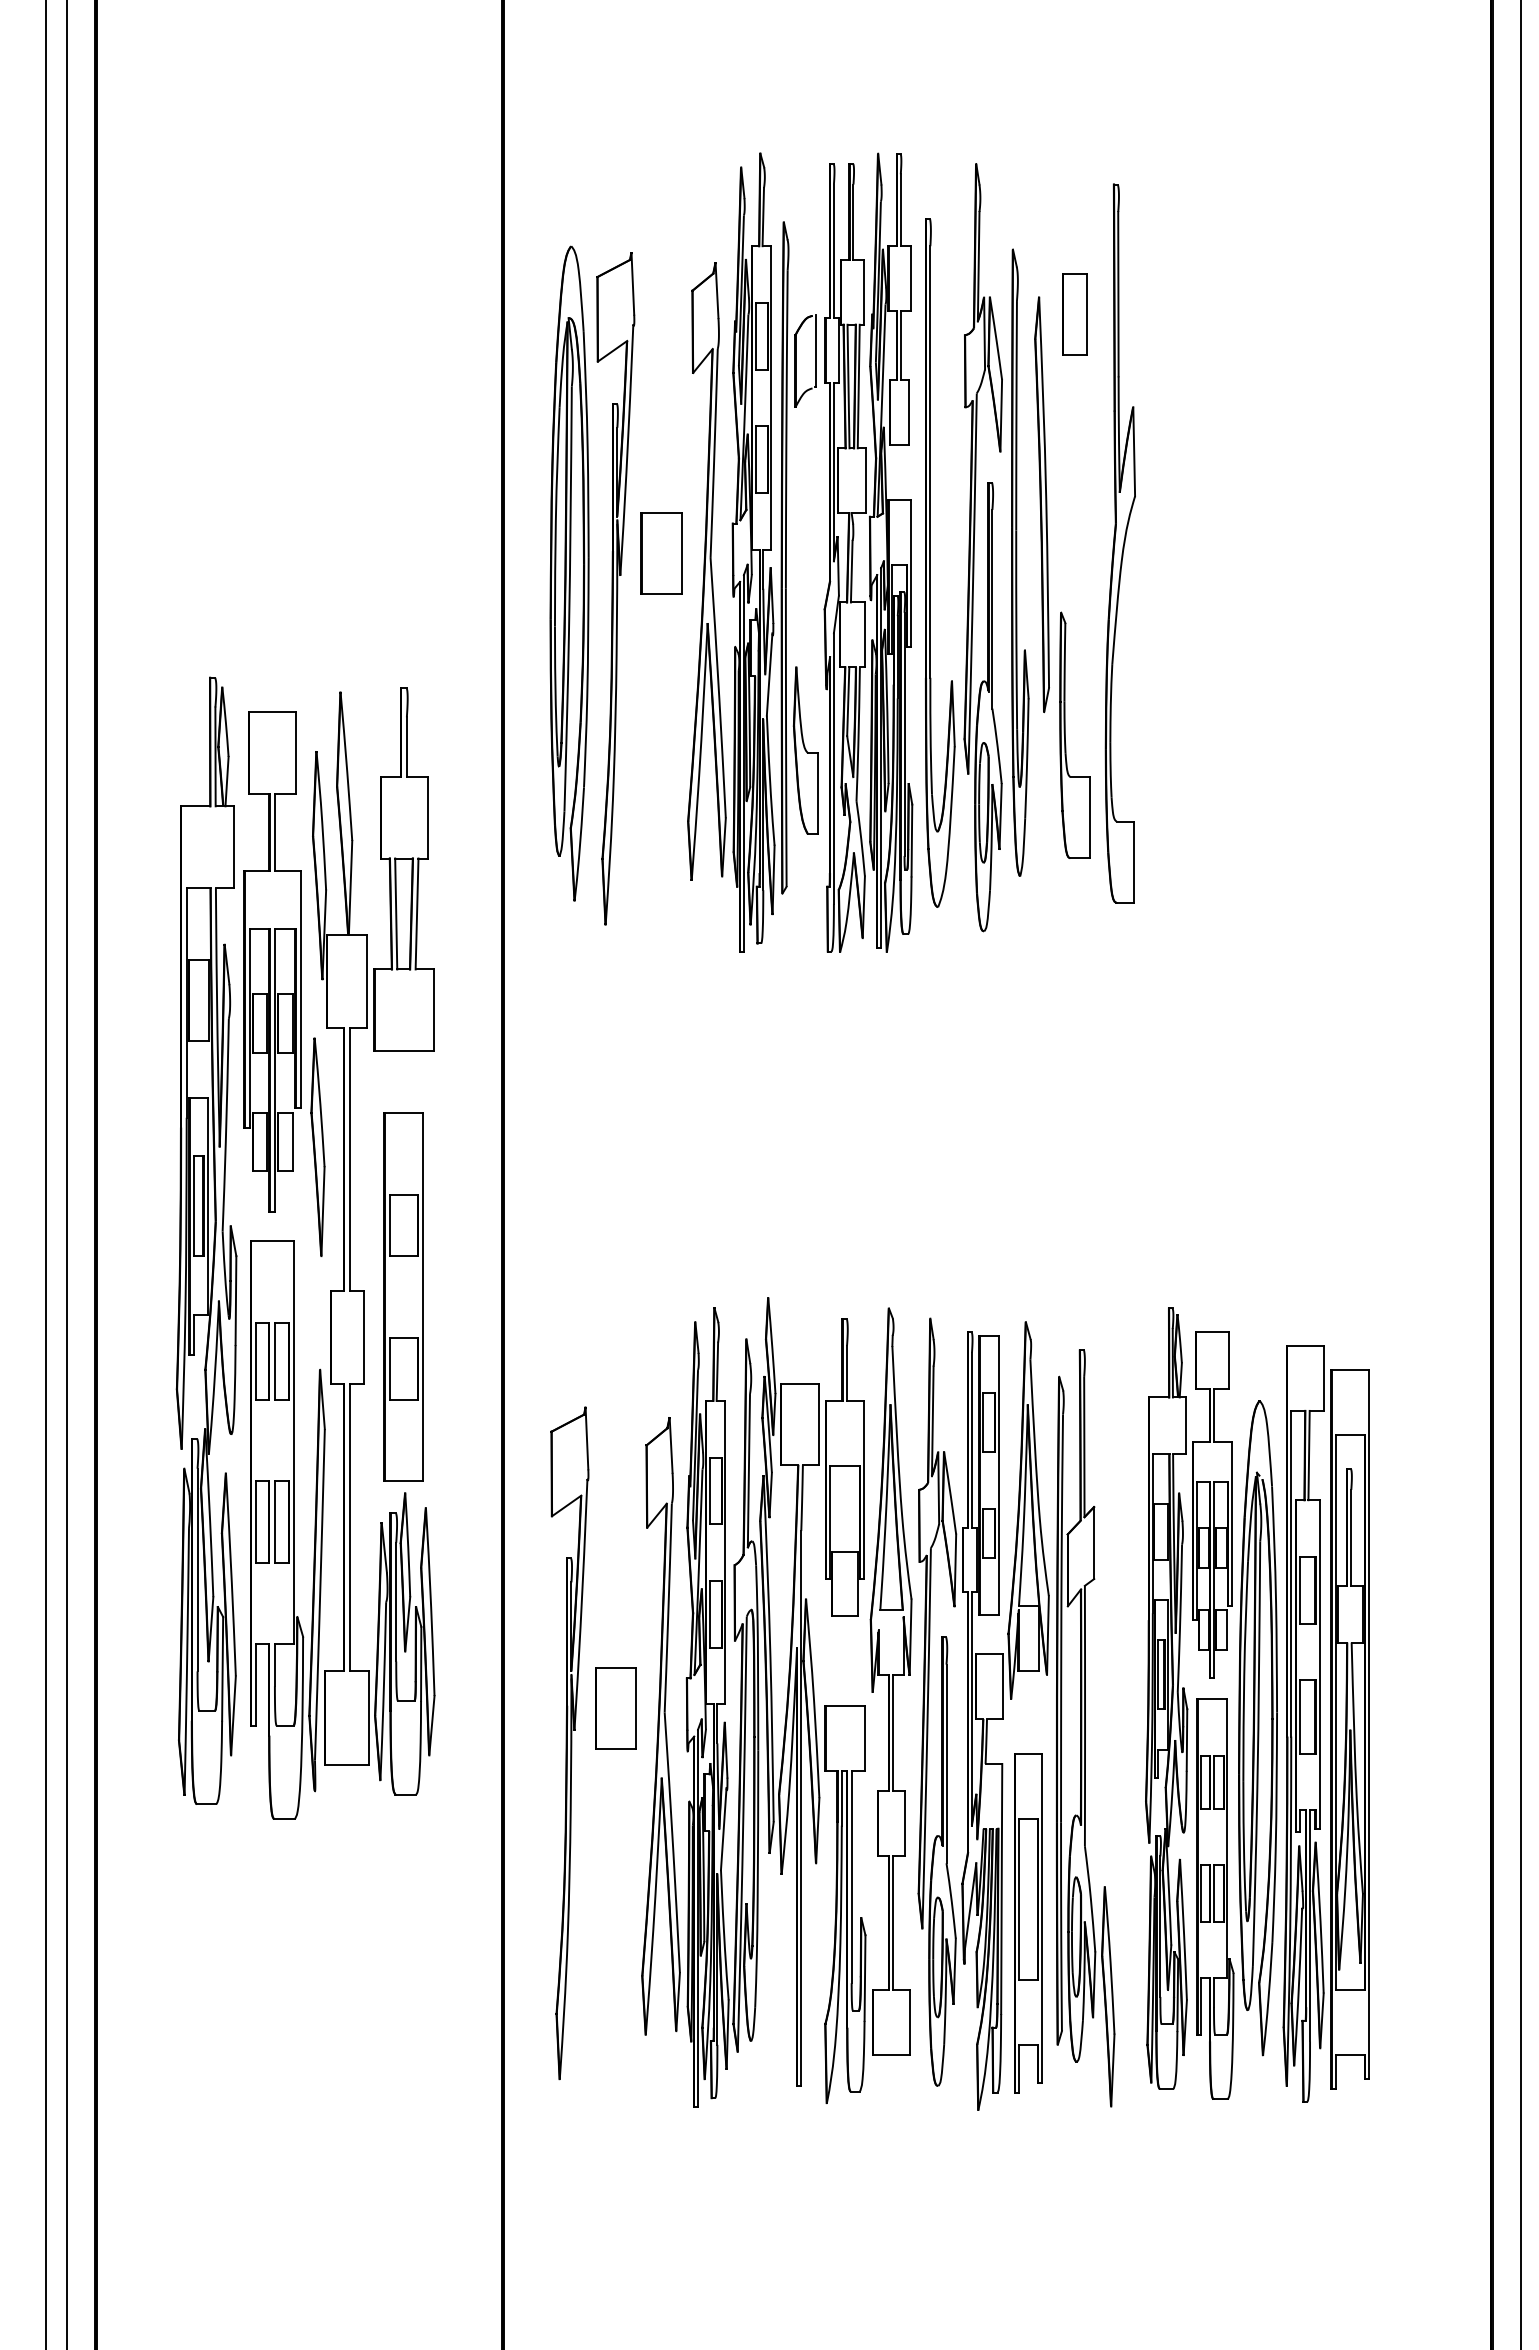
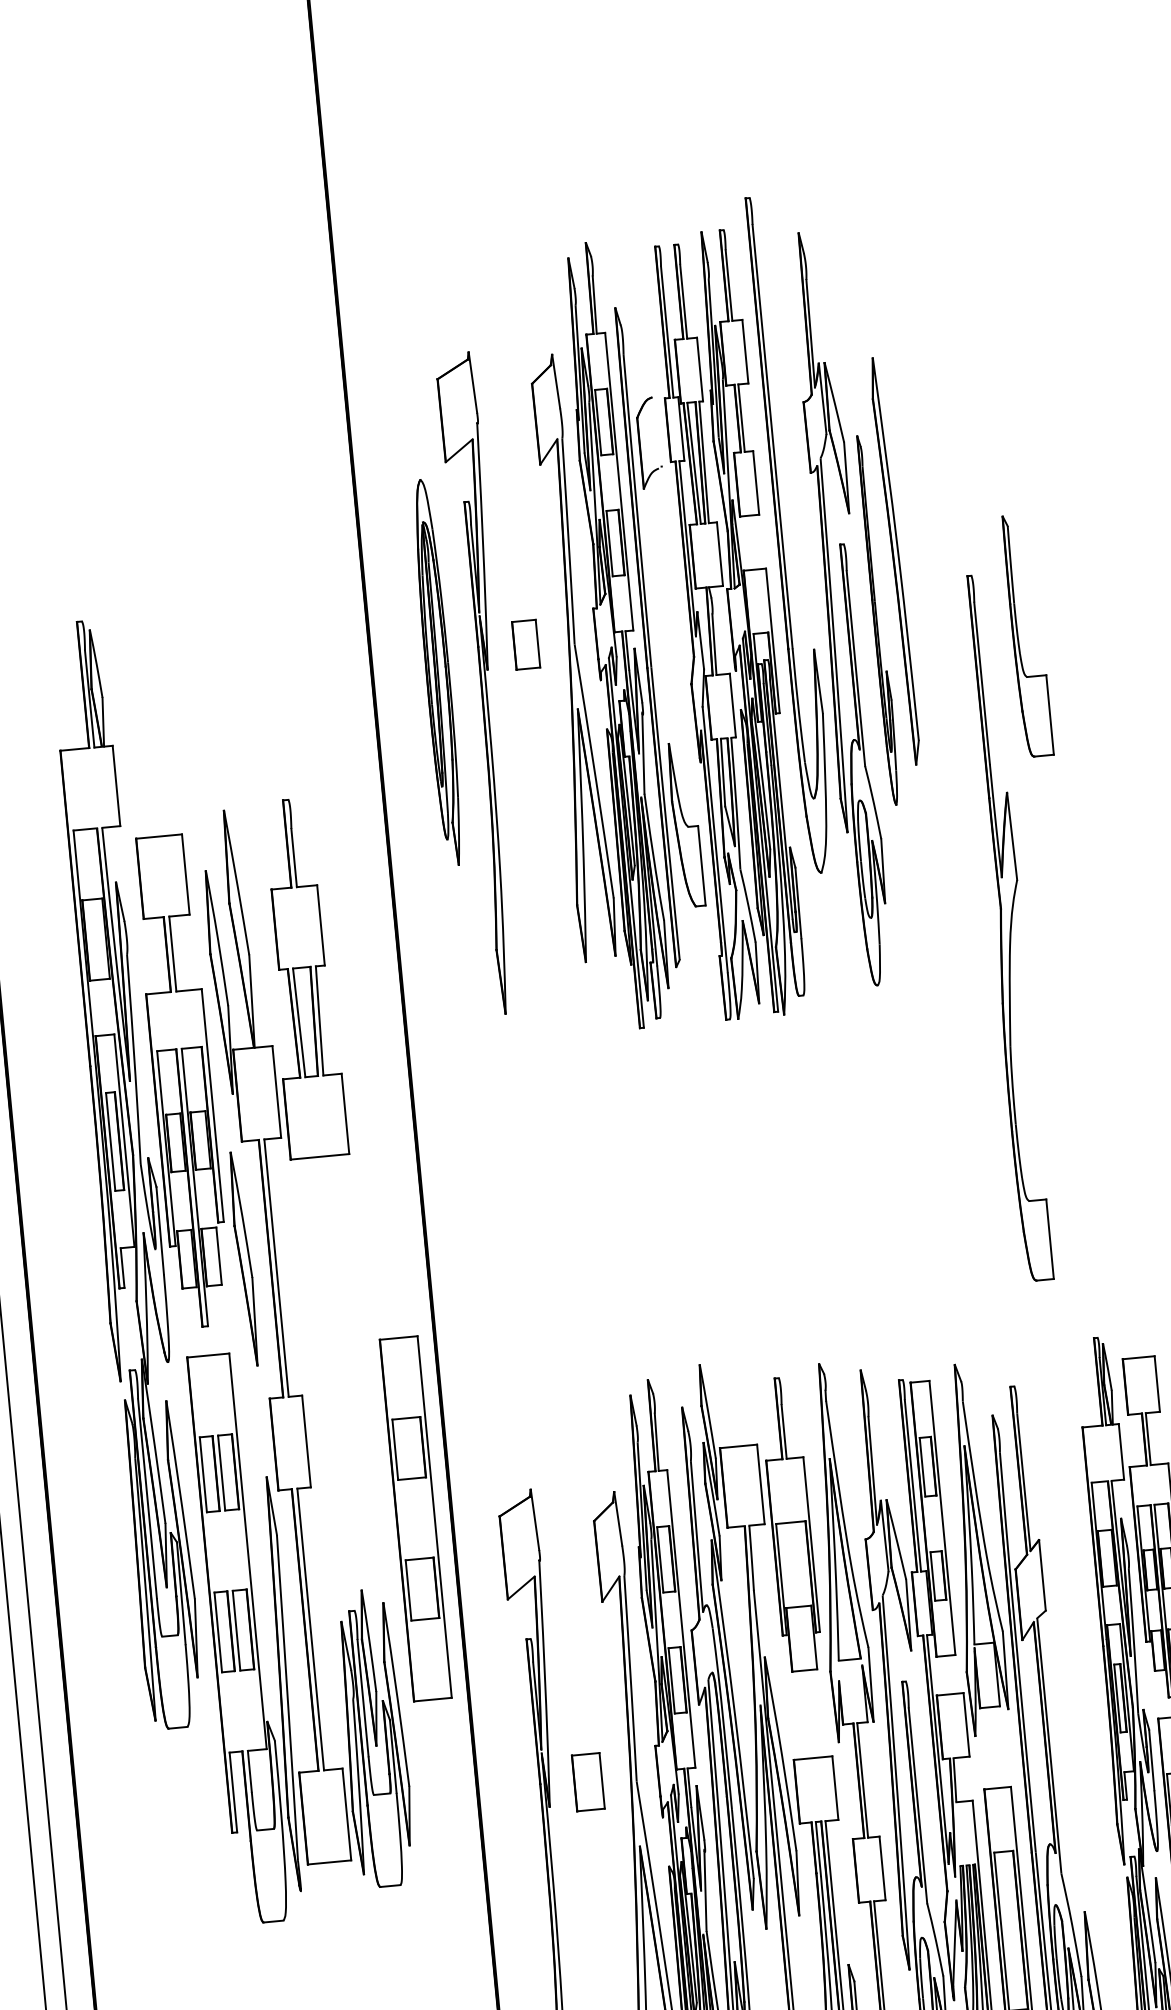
part: (1074, 314) -> (909, 371), removed
line: (815, 350) -> (658, 431), removed
part: (1119, 543) -> (1006, 927), moved
part: (661, 553) -> (526, 644), size x0.6
part: (930, 562) -> (782, 535), moved
part: (1020, 562) -> (879, 620), size x0.6
part: (569, 573) -> (437, 672), size x0.6
part: (1065, 734) -> (1018, 635), moved
part: (206, 1240) -> (125, 1174), moved
part: (403, 1296) -> (415, 1518), moved
part: (615, 1708) -> (588, 1782), size x0.7

